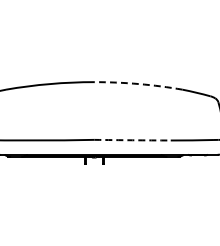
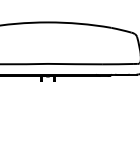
arc: (138, 84) -> (79, 24), dashed -> solid
arc: (132, 140) -> (75, 64), dashed -> solid

